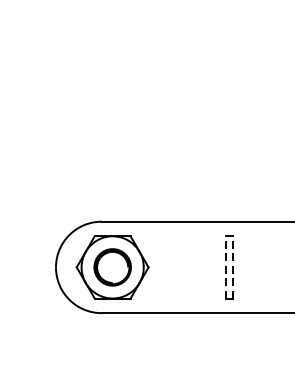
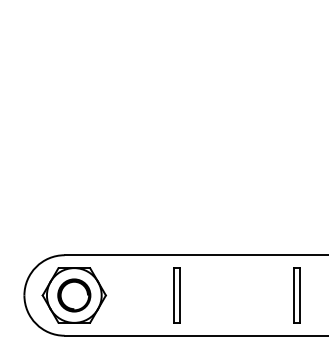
line: (225, 266) -> (173, 294), dashed -> solid
line: (233, 266) -> (180, 294), dashed -> solid

